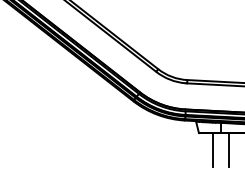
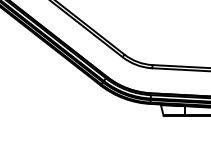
line: (212, 150) -> (176, 132), removed
line: (229, 150) -> (192, 132), removed

